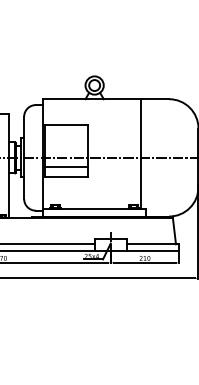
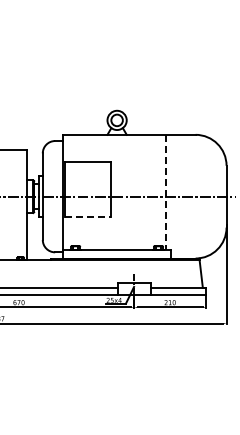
line: (140, 153) -> (165, 192), solid -> dashed
line: (66, 167) -> (87, 206), removed
line: (66, 176) -> (87, 216), solid -> dashed

